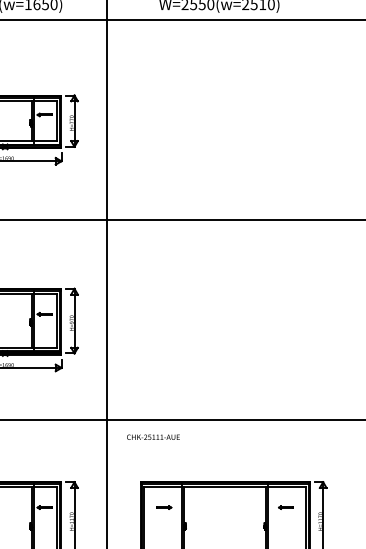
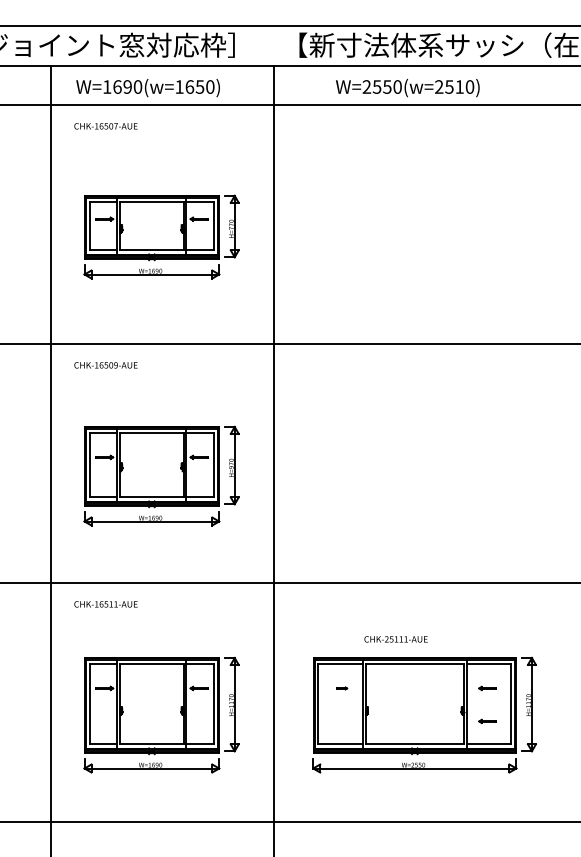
text: (152, 437) -> (395, 639), moved
part: (163, 507) -> (341, 688), size x0.6
part: (286, 534) -> (487, 720), added

